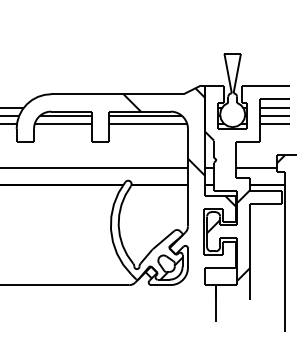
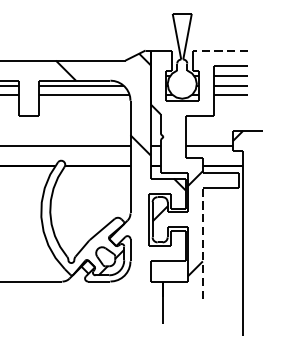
line: (265, 85) -> (220, 50), solid -> dashed
line: (250, 252) -> (202, 243), solid -> dashed

